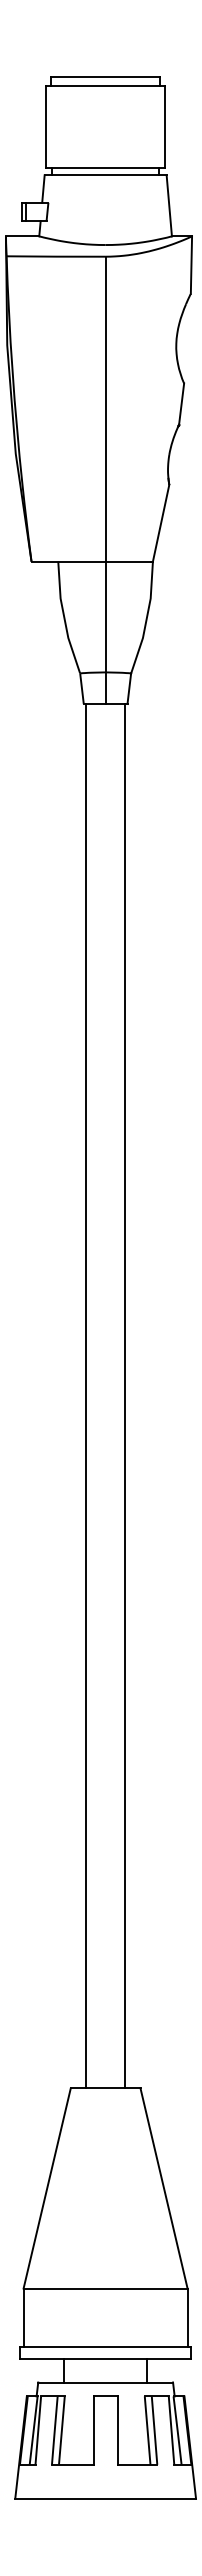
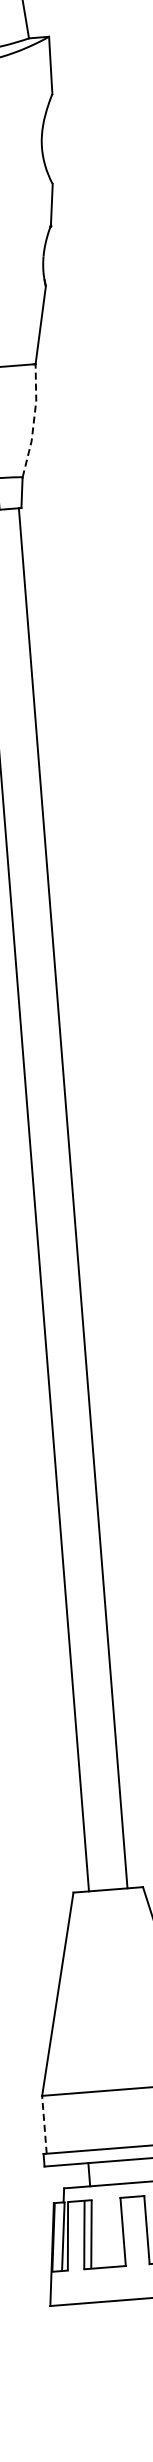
line: (146, 618) -> (33, 421), solid -> dashed
line: (23, 2317) -> (44, 2124), solid -> dashed

